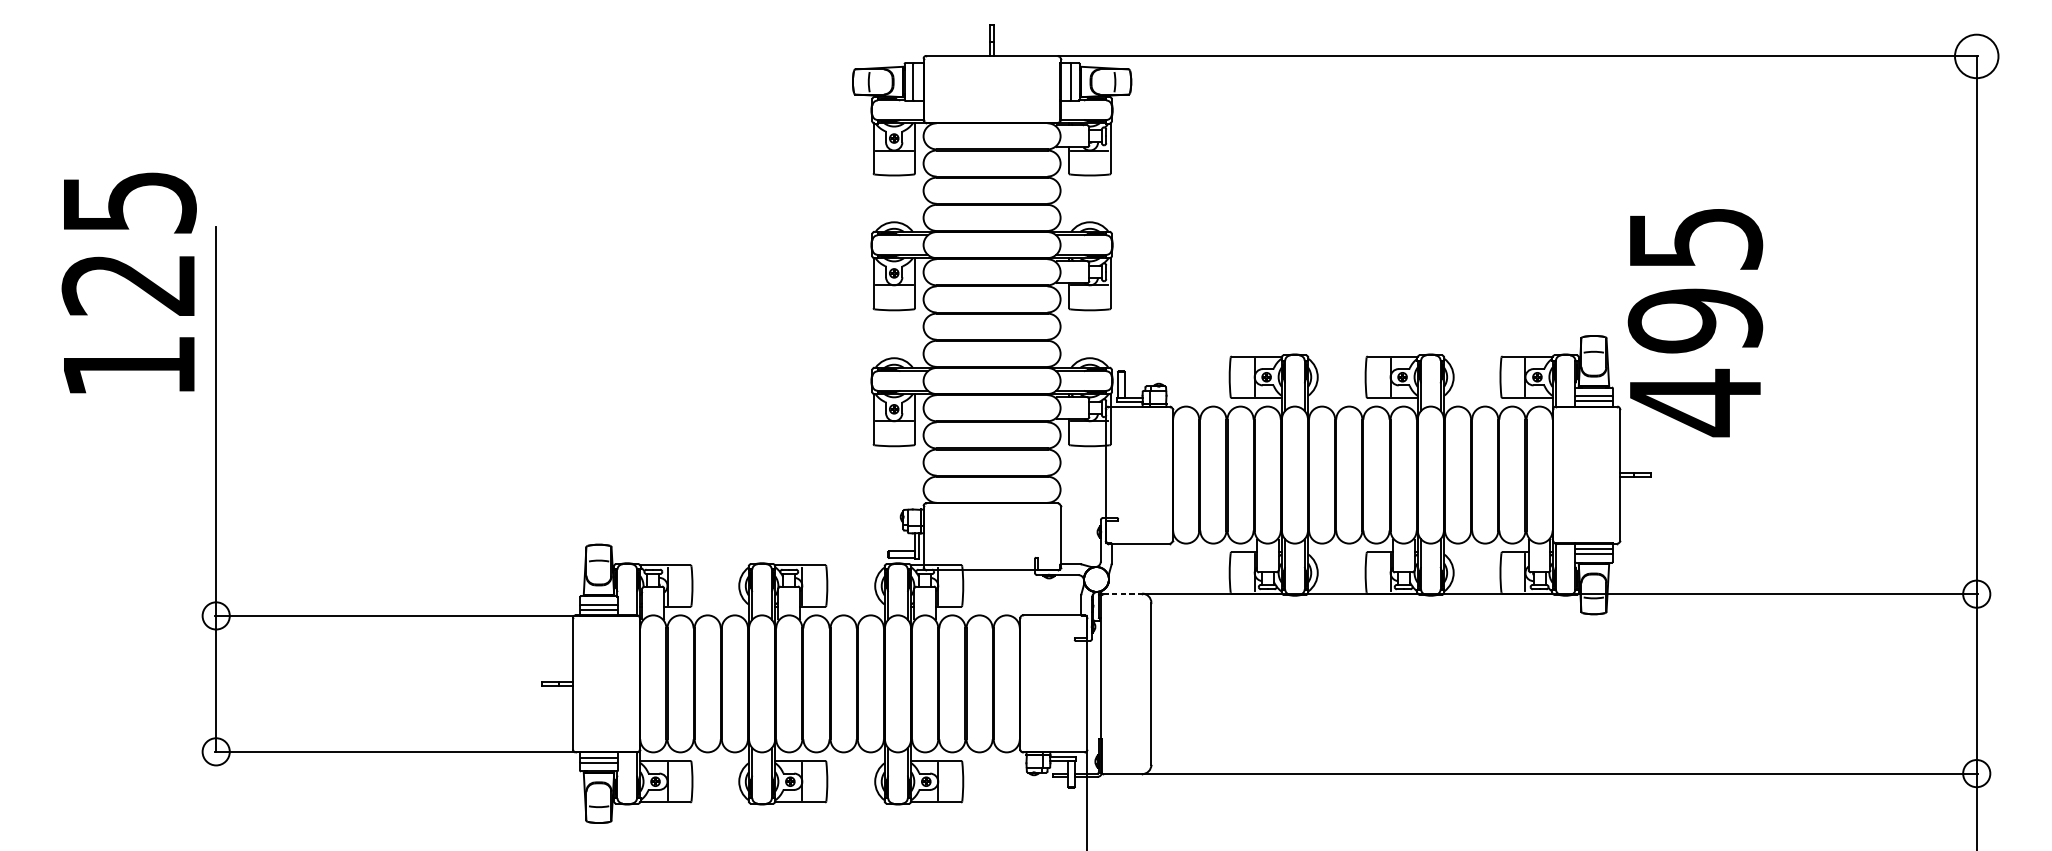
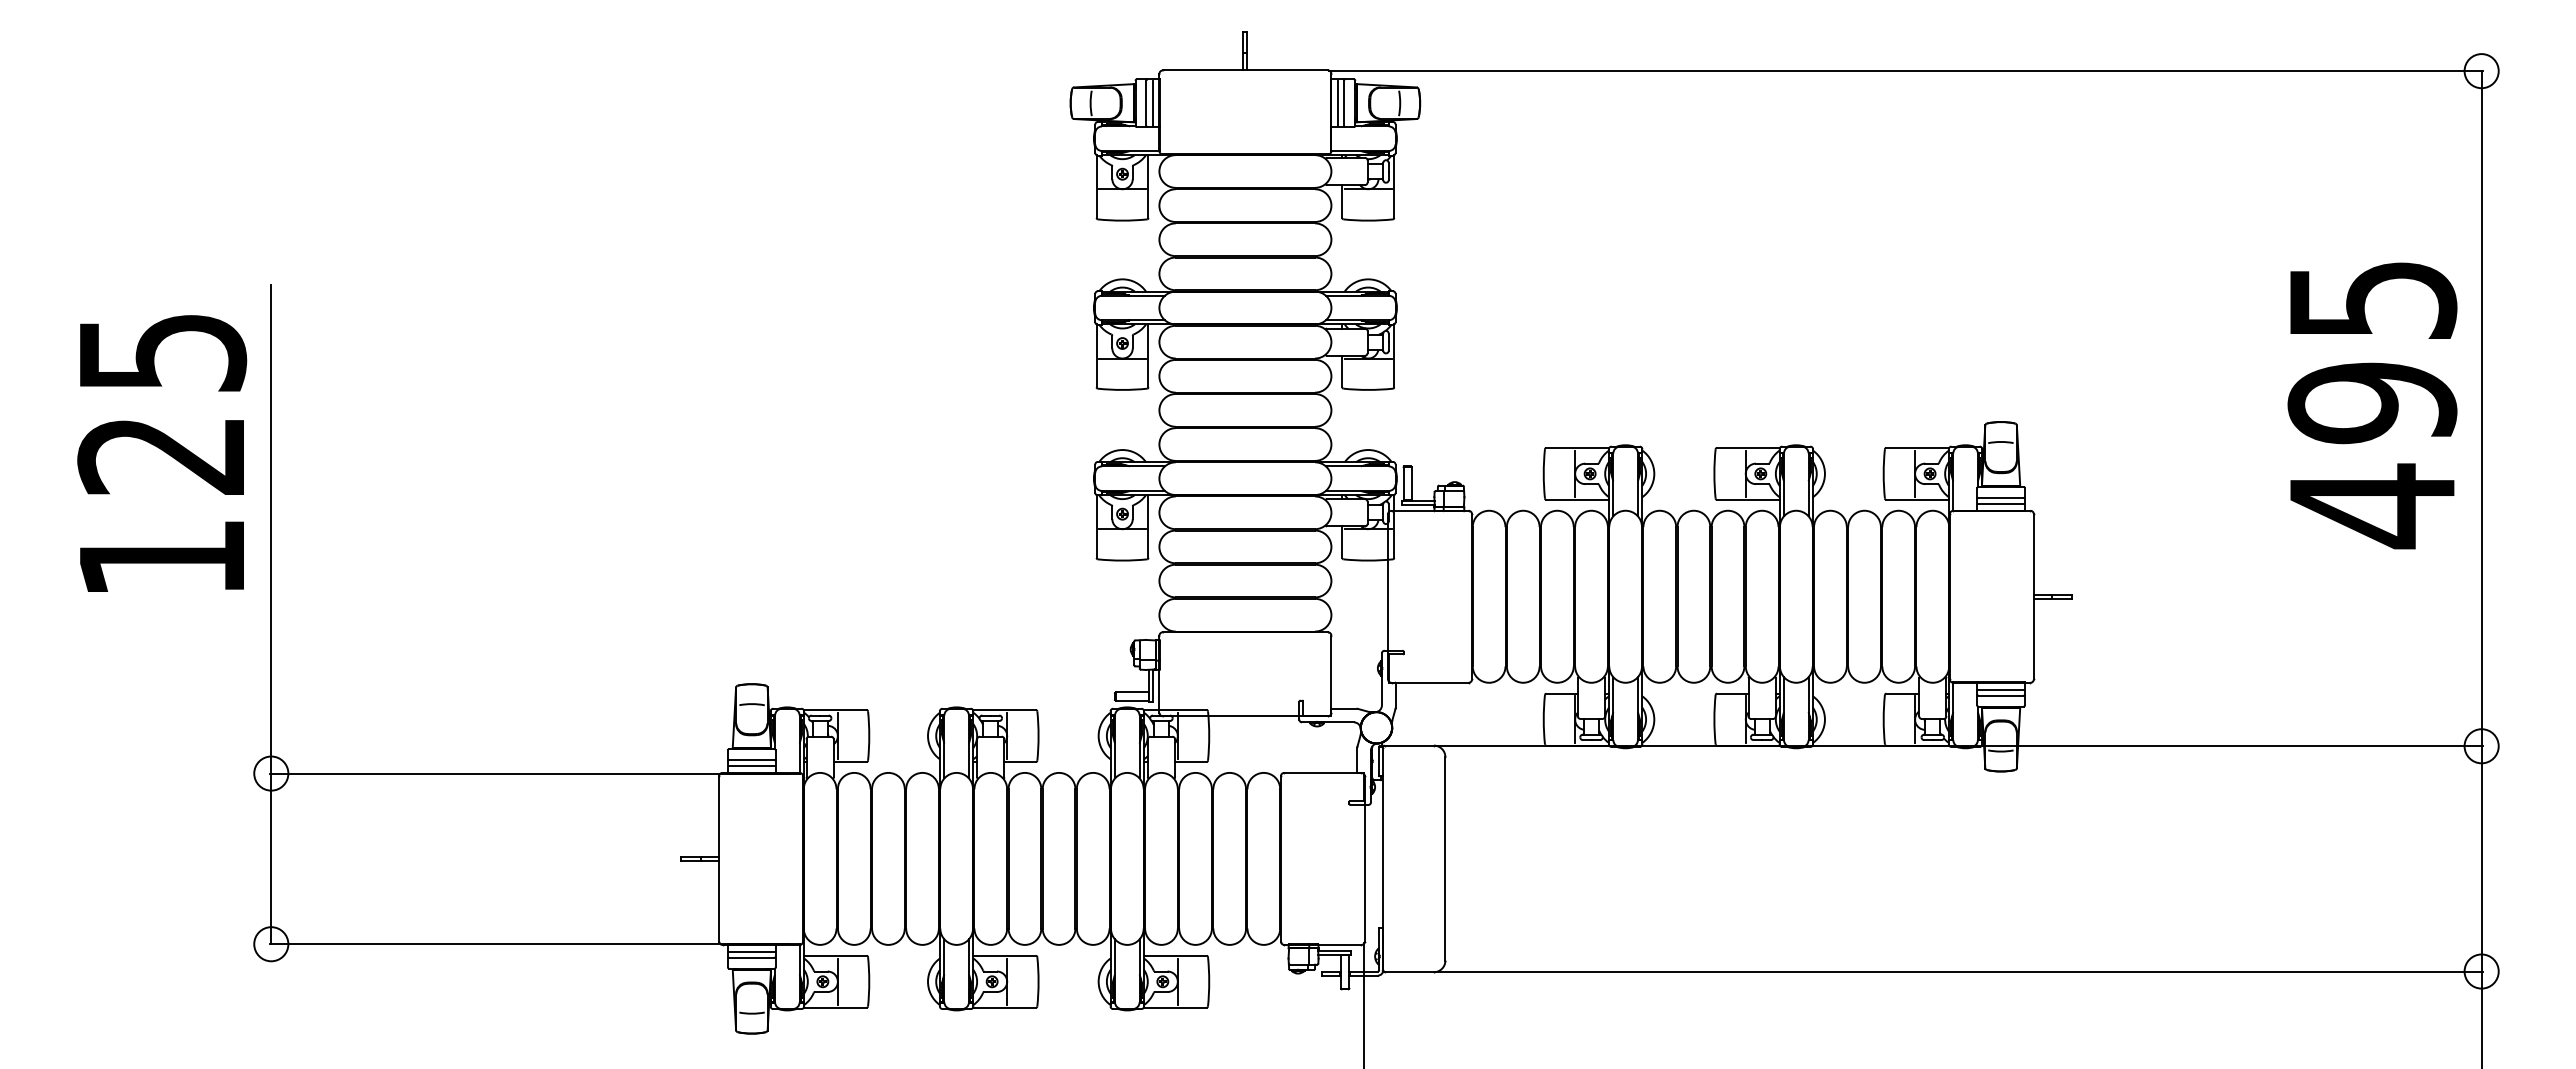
circle: (1976, 56) -> (2481, 71), size x0.62
line: (918, 81) -> (1152, 102), added
line: (1066, 81) -> (1338, 102), added
text: (129, 282) -> (162, 453), moved
text: (1695, 322) -> (2372, 405), moved
line: (1122, 593) -> (1409, 745), dashed -> solid

